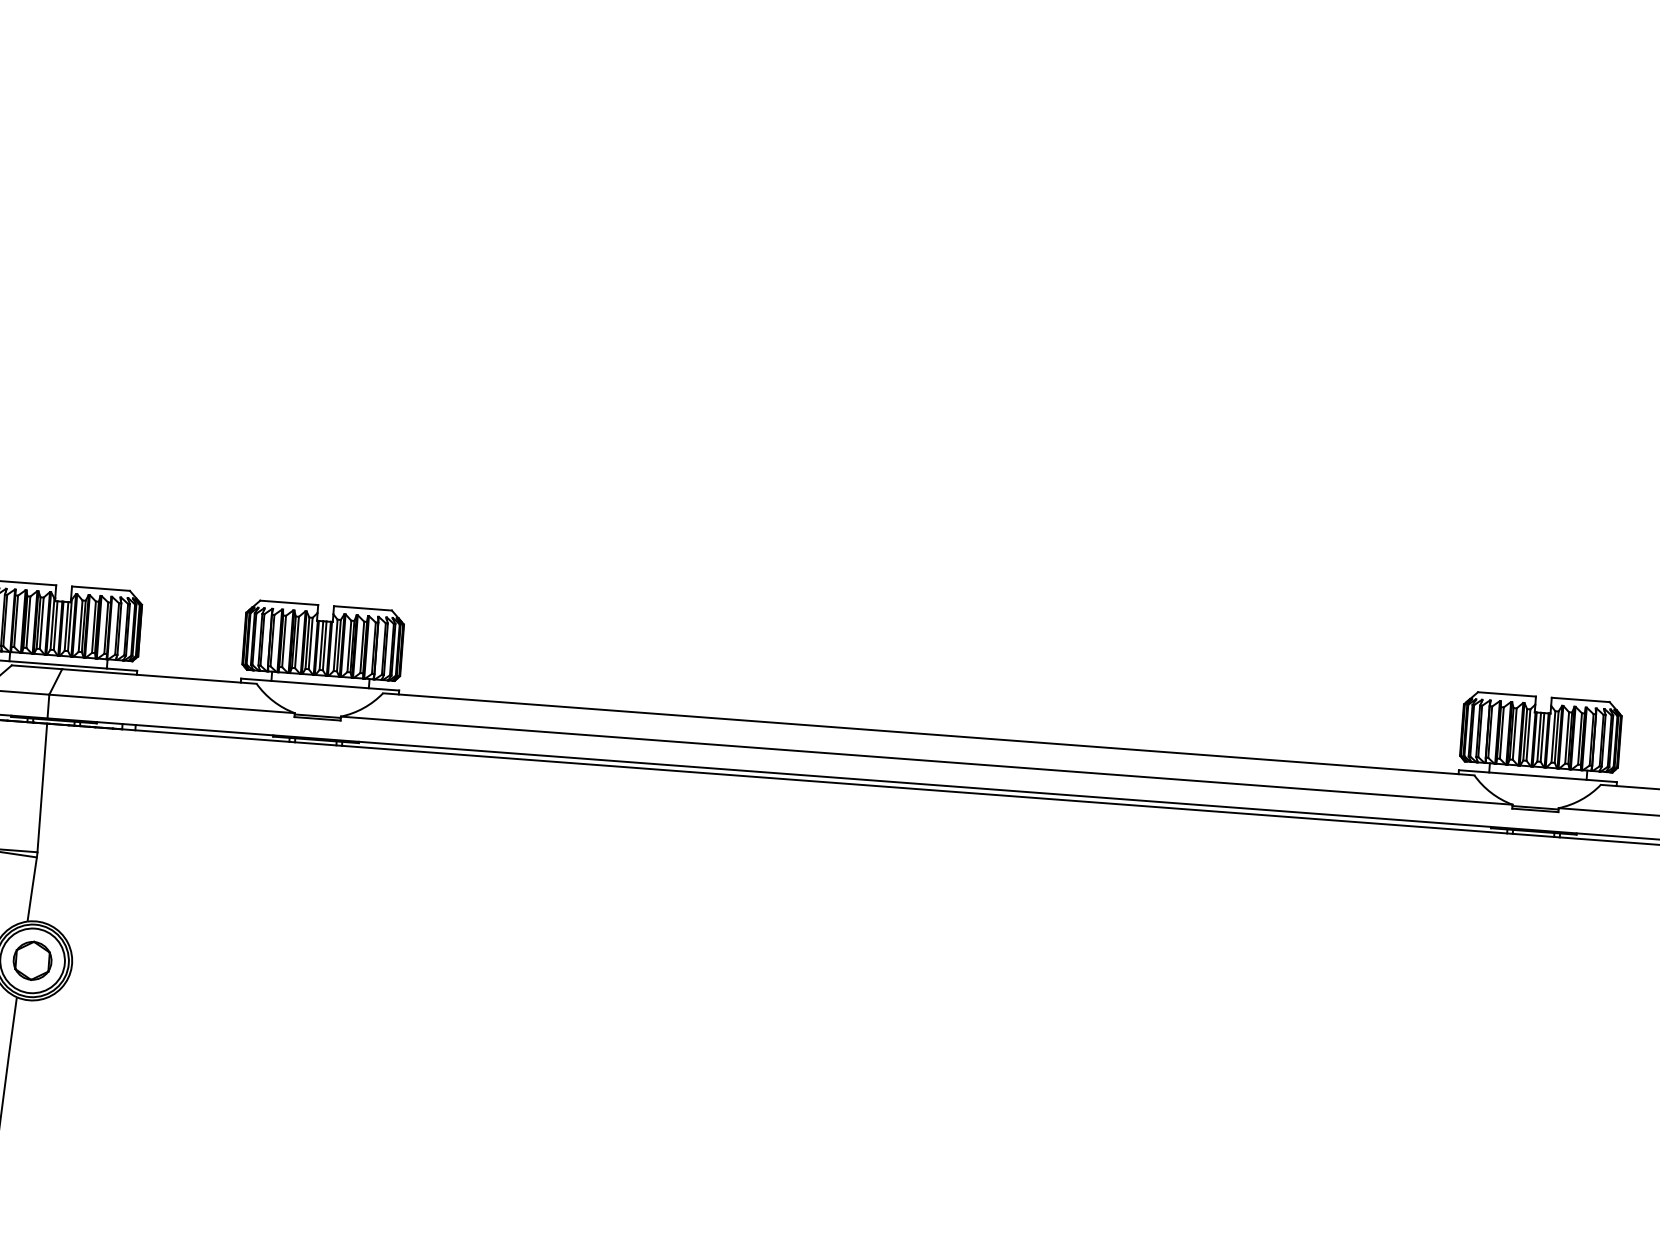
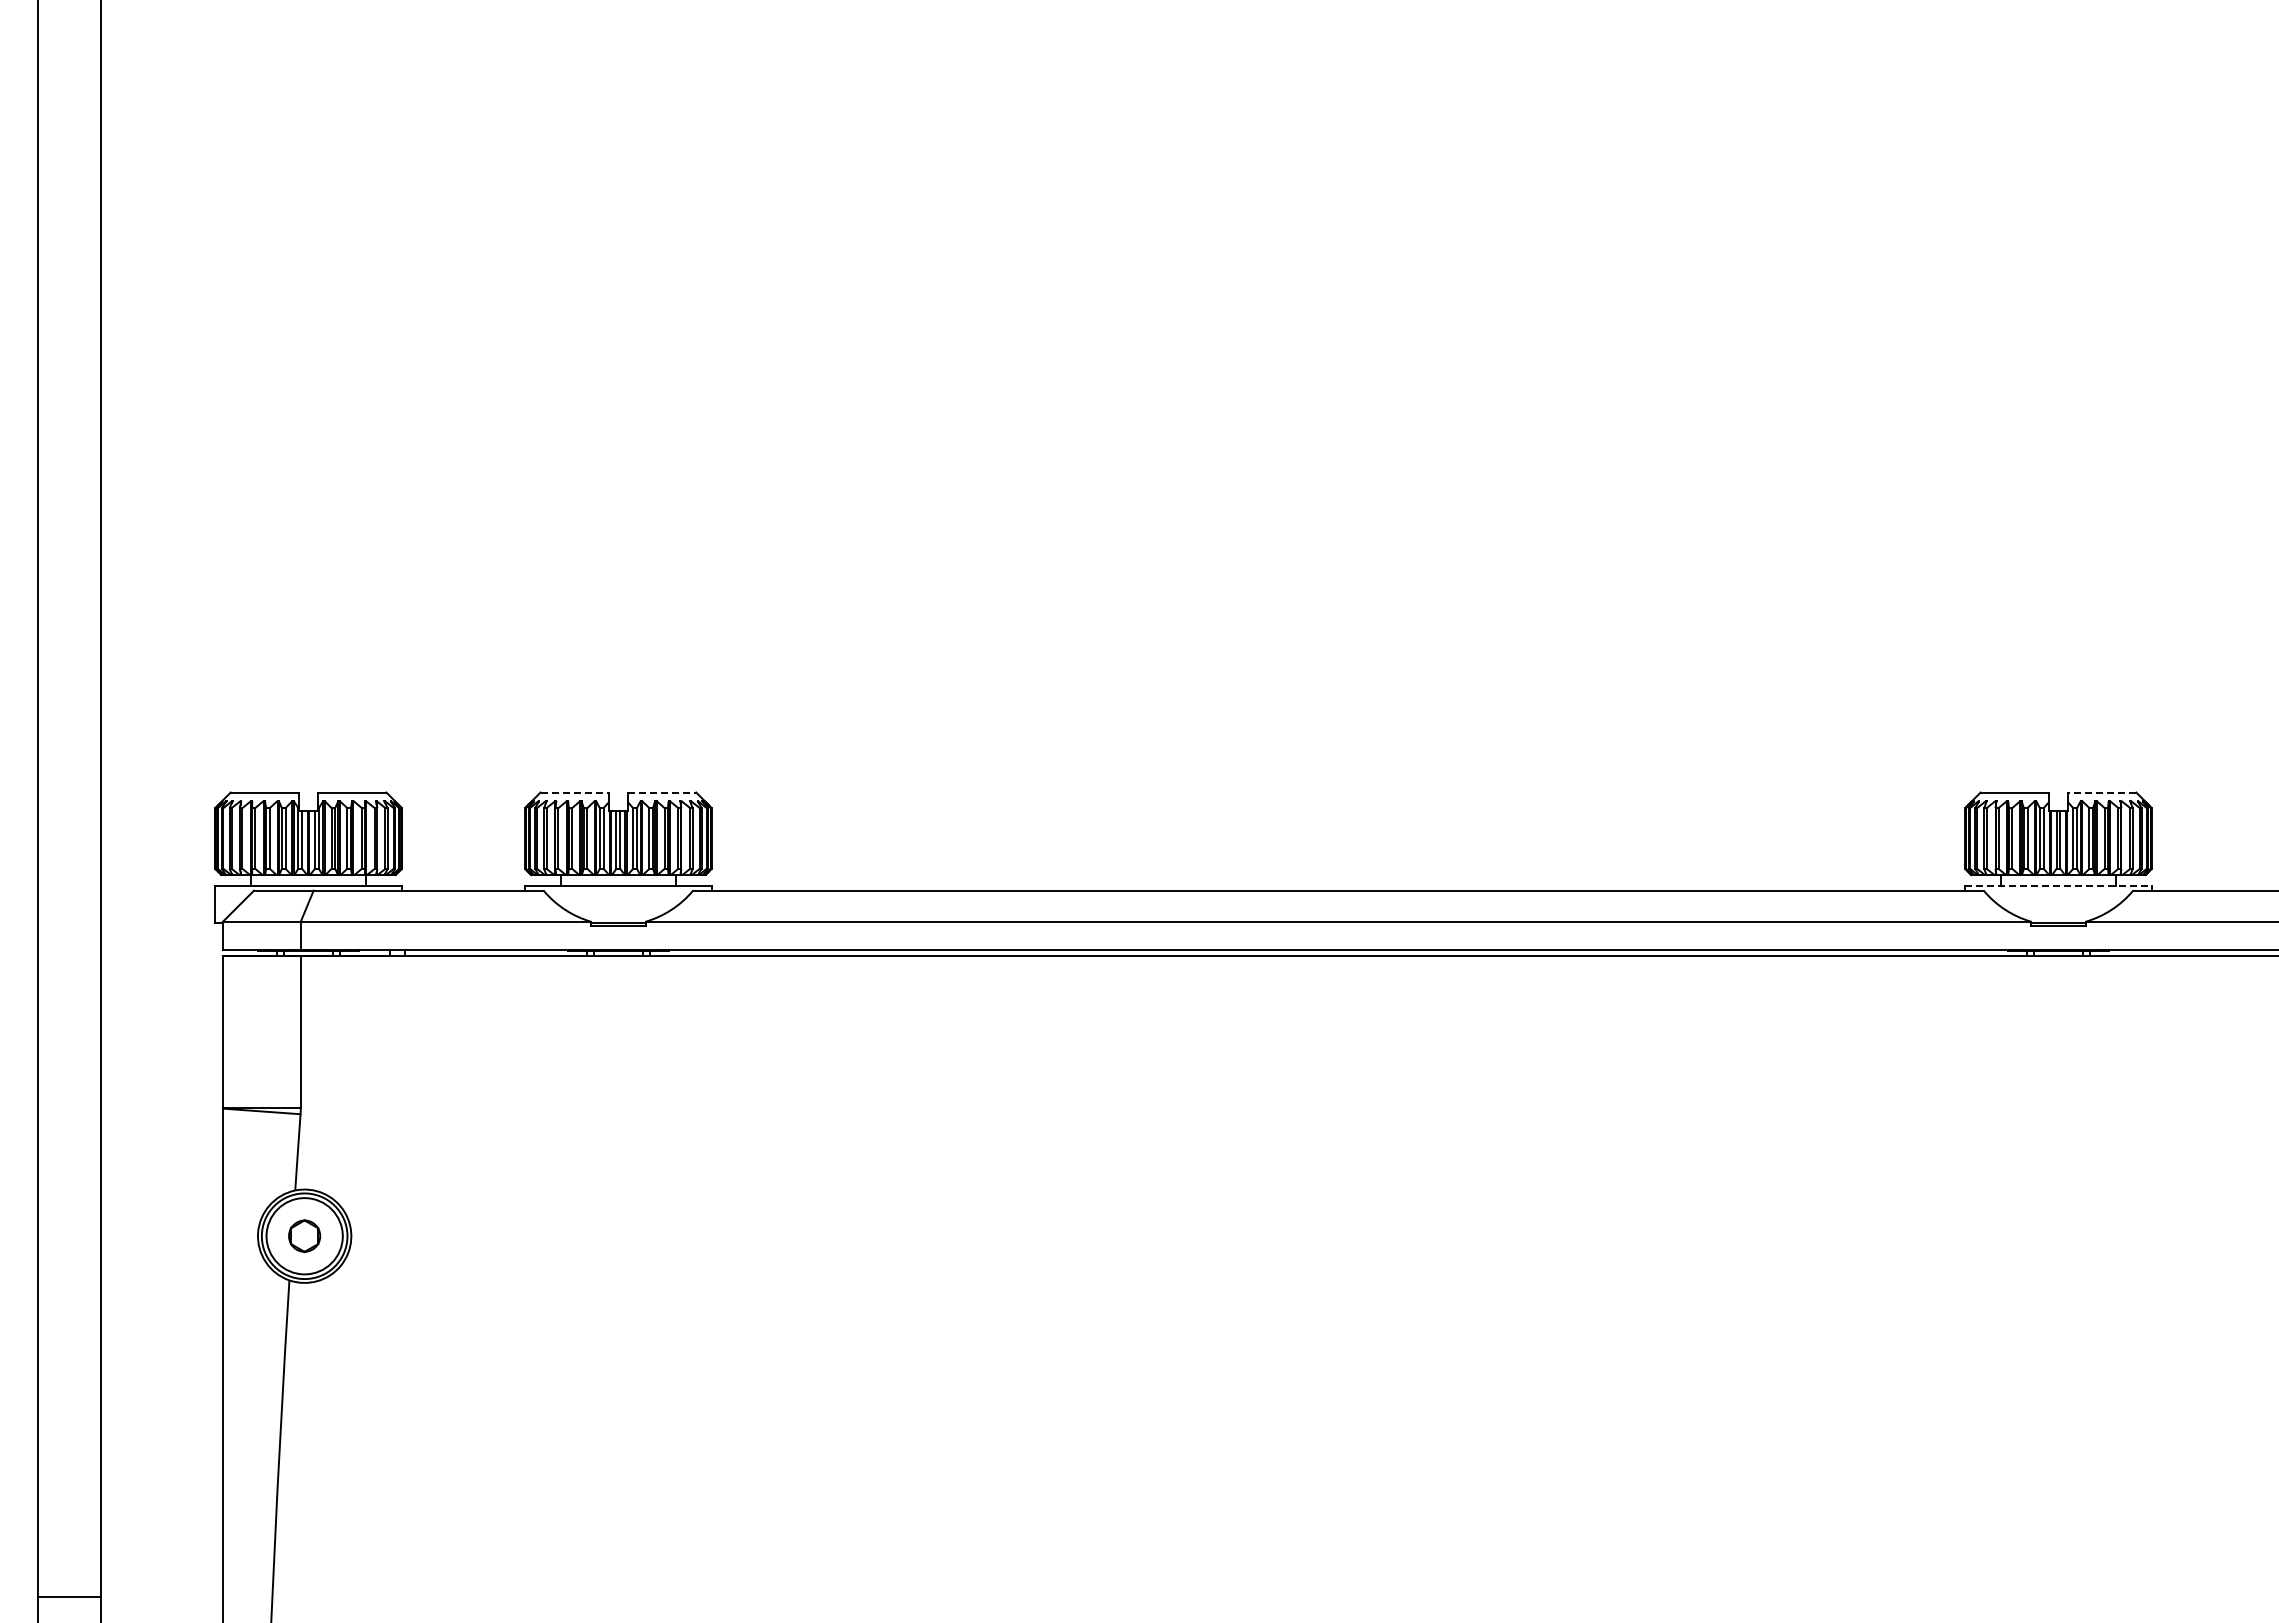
line: (289, 602) -> (575, 792), solid -> dashed
line: (363, 608) -> (662, 792), solid -> dashed
line: (1580, 699) -> (2101, 792), solid -> dashed
line: (1537, 775) -> (2058, 885), solid -> dashed
part: (32, 960) -> (304, 1235), size x0.7

